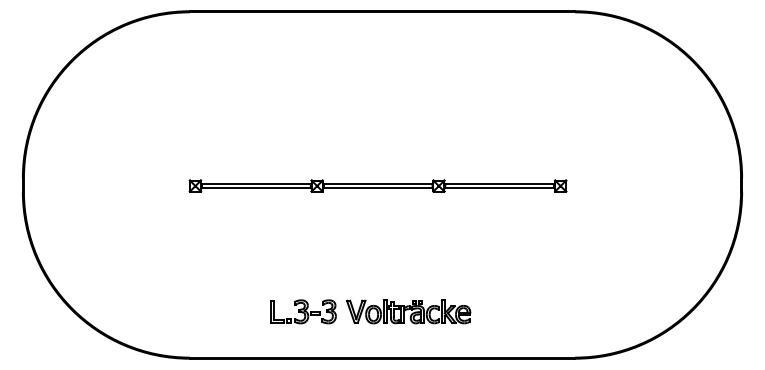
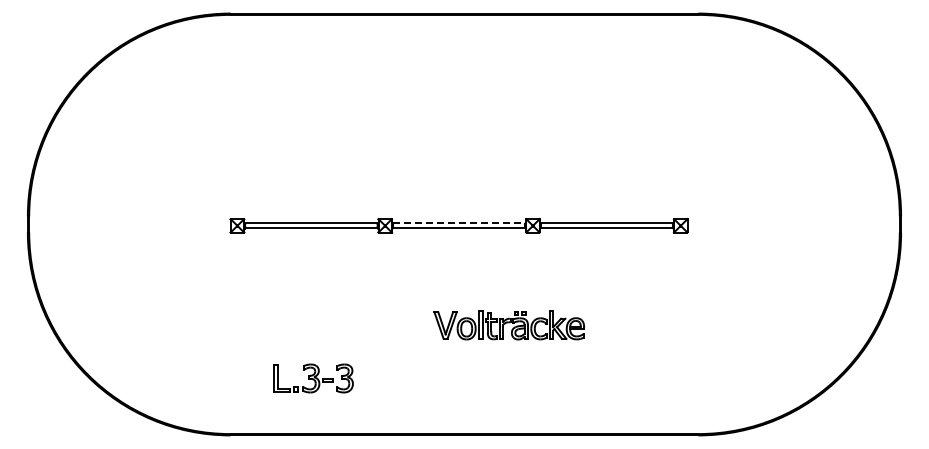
line: (378, 184) -> (459, 223), solid -> dashed
part: (303, 311) -> (313, 378), moved
part: (408, 311) -> (508, 325), moved

